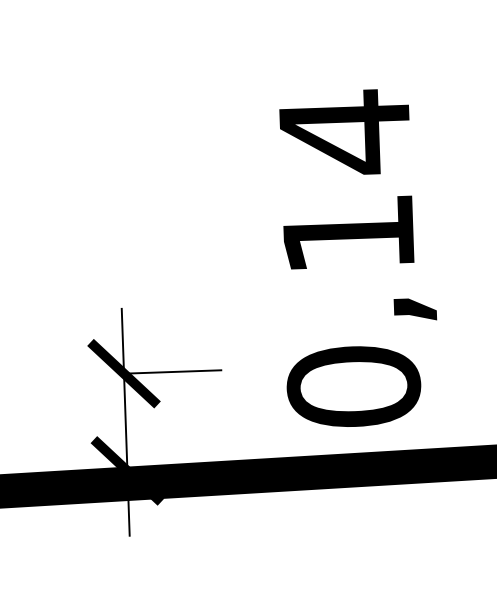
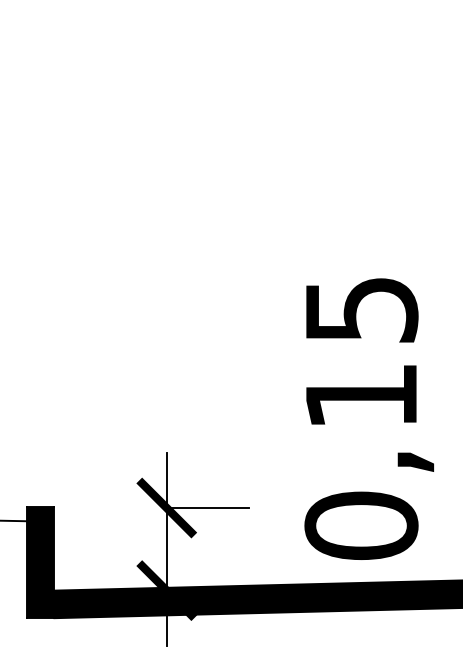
text: (346, 133) -> (362, 310), 0,14 -> 0,15

